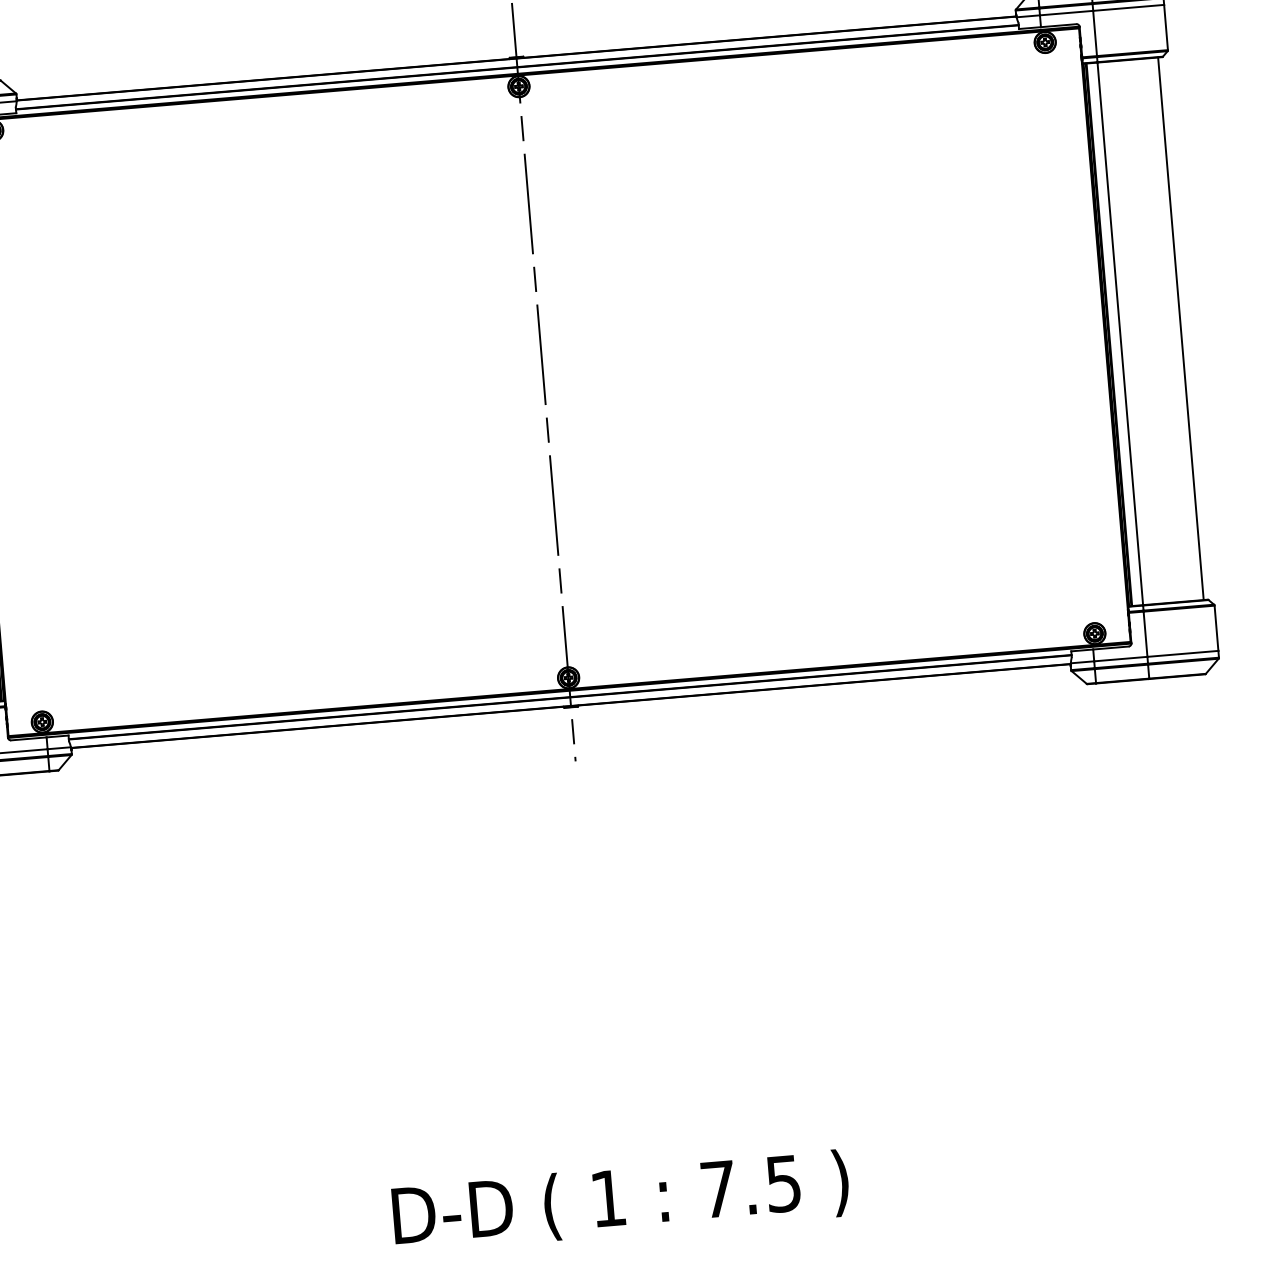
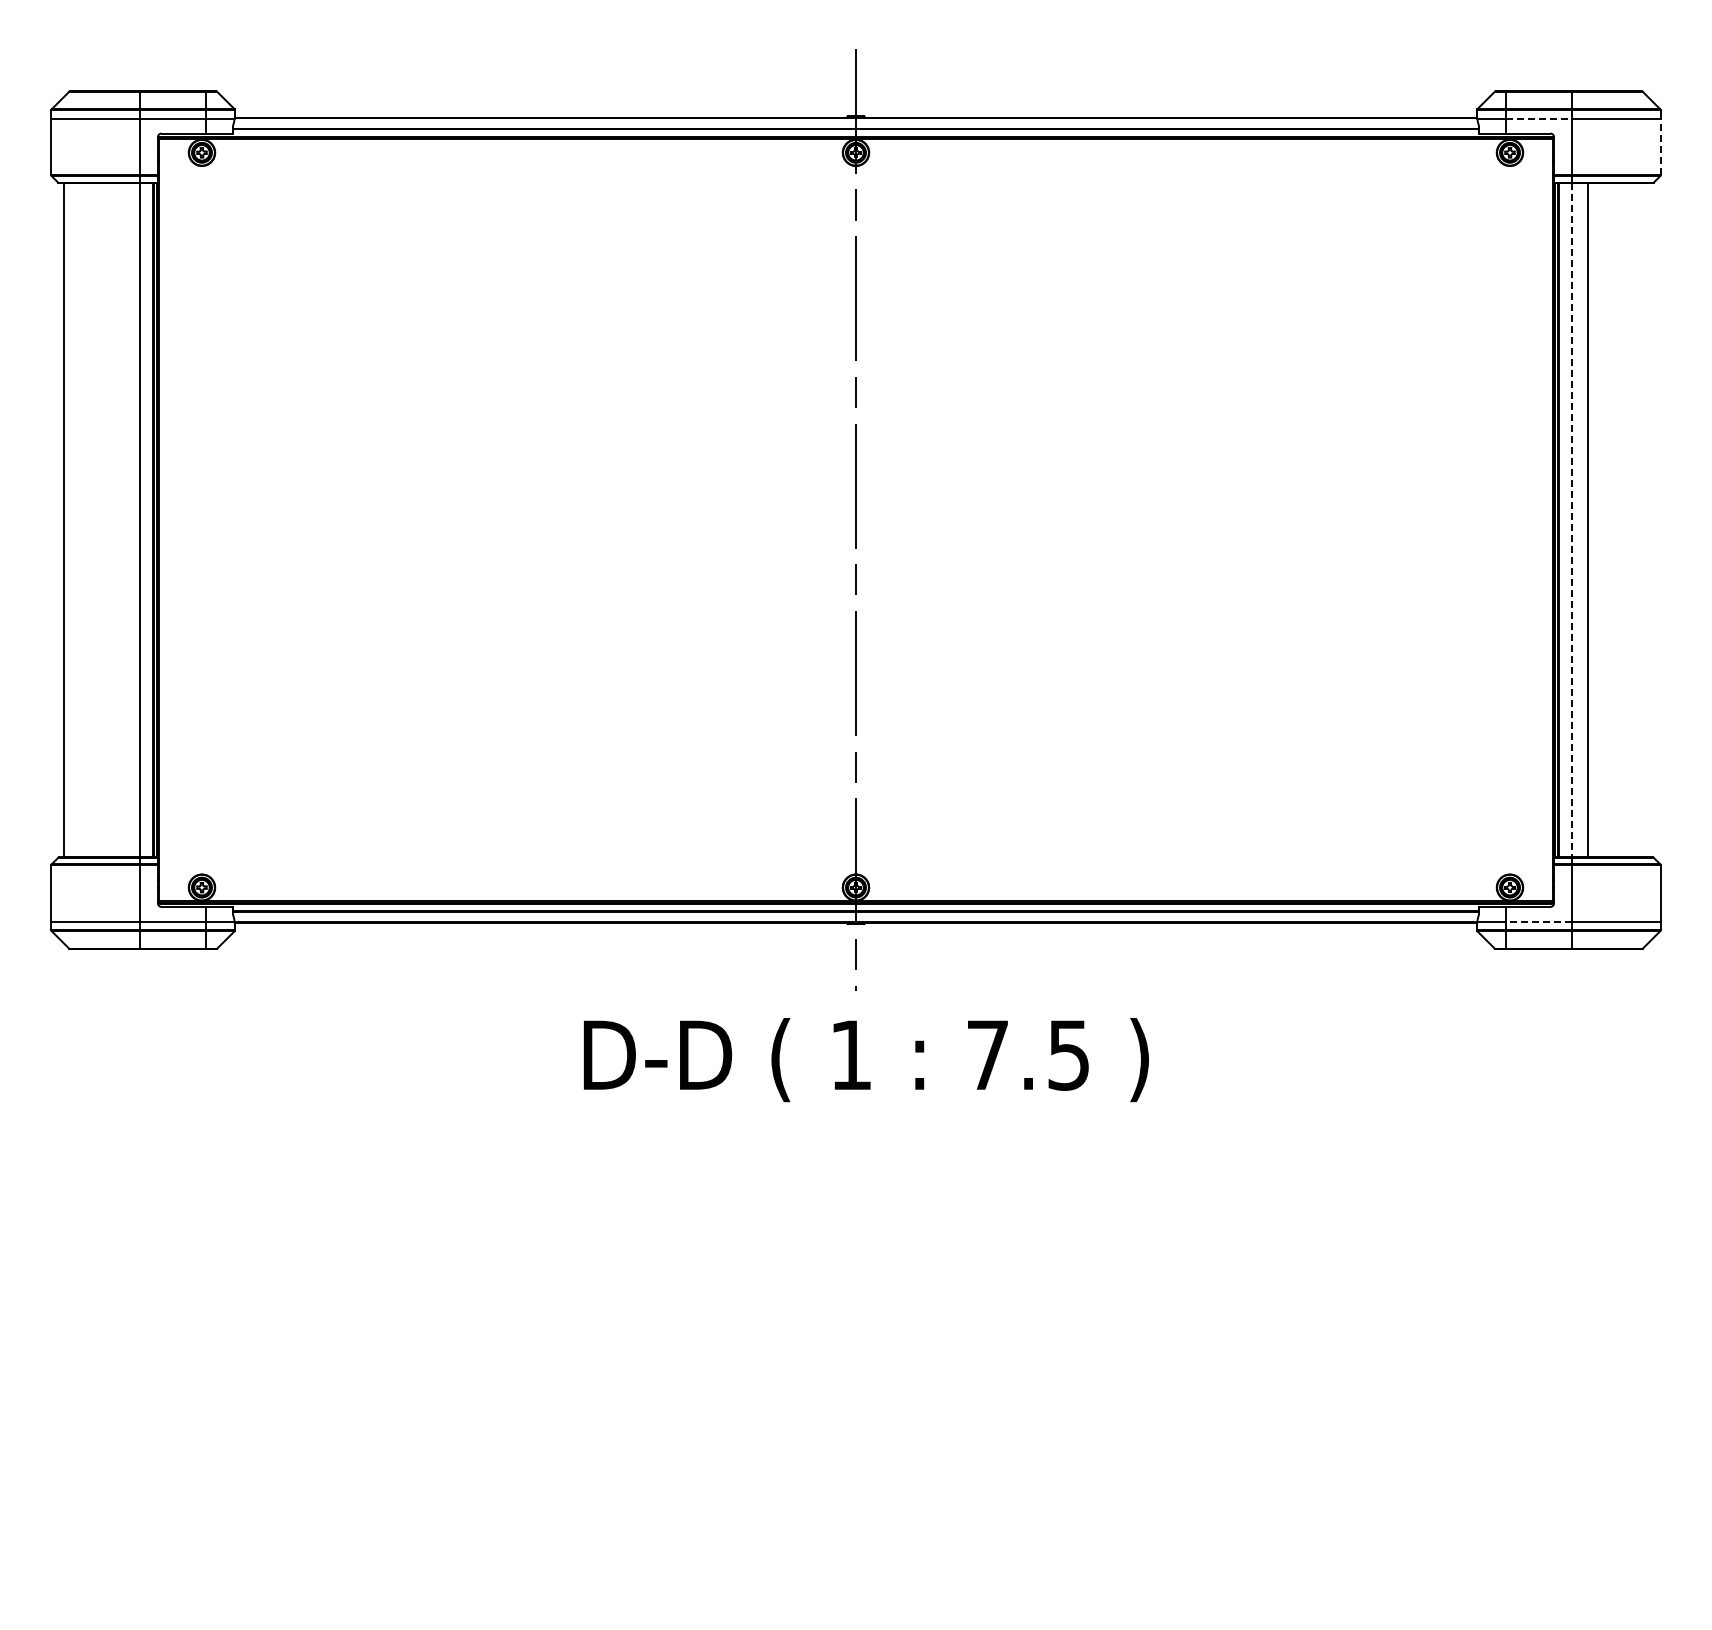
line: (1066, 12) -> (1539, 118), solid -> dashed
line: (1165, 27) -> (1660, 146), solid -> dashed
line: (1180, 329) -> (1587, 520), moved
line: (1120, 334) -> (1572, 520), solid -> dashed
line: (1120, 659) -> (1538, 921), solid -> dashed
text: (620, 1201) -> (865, 1060), moved

